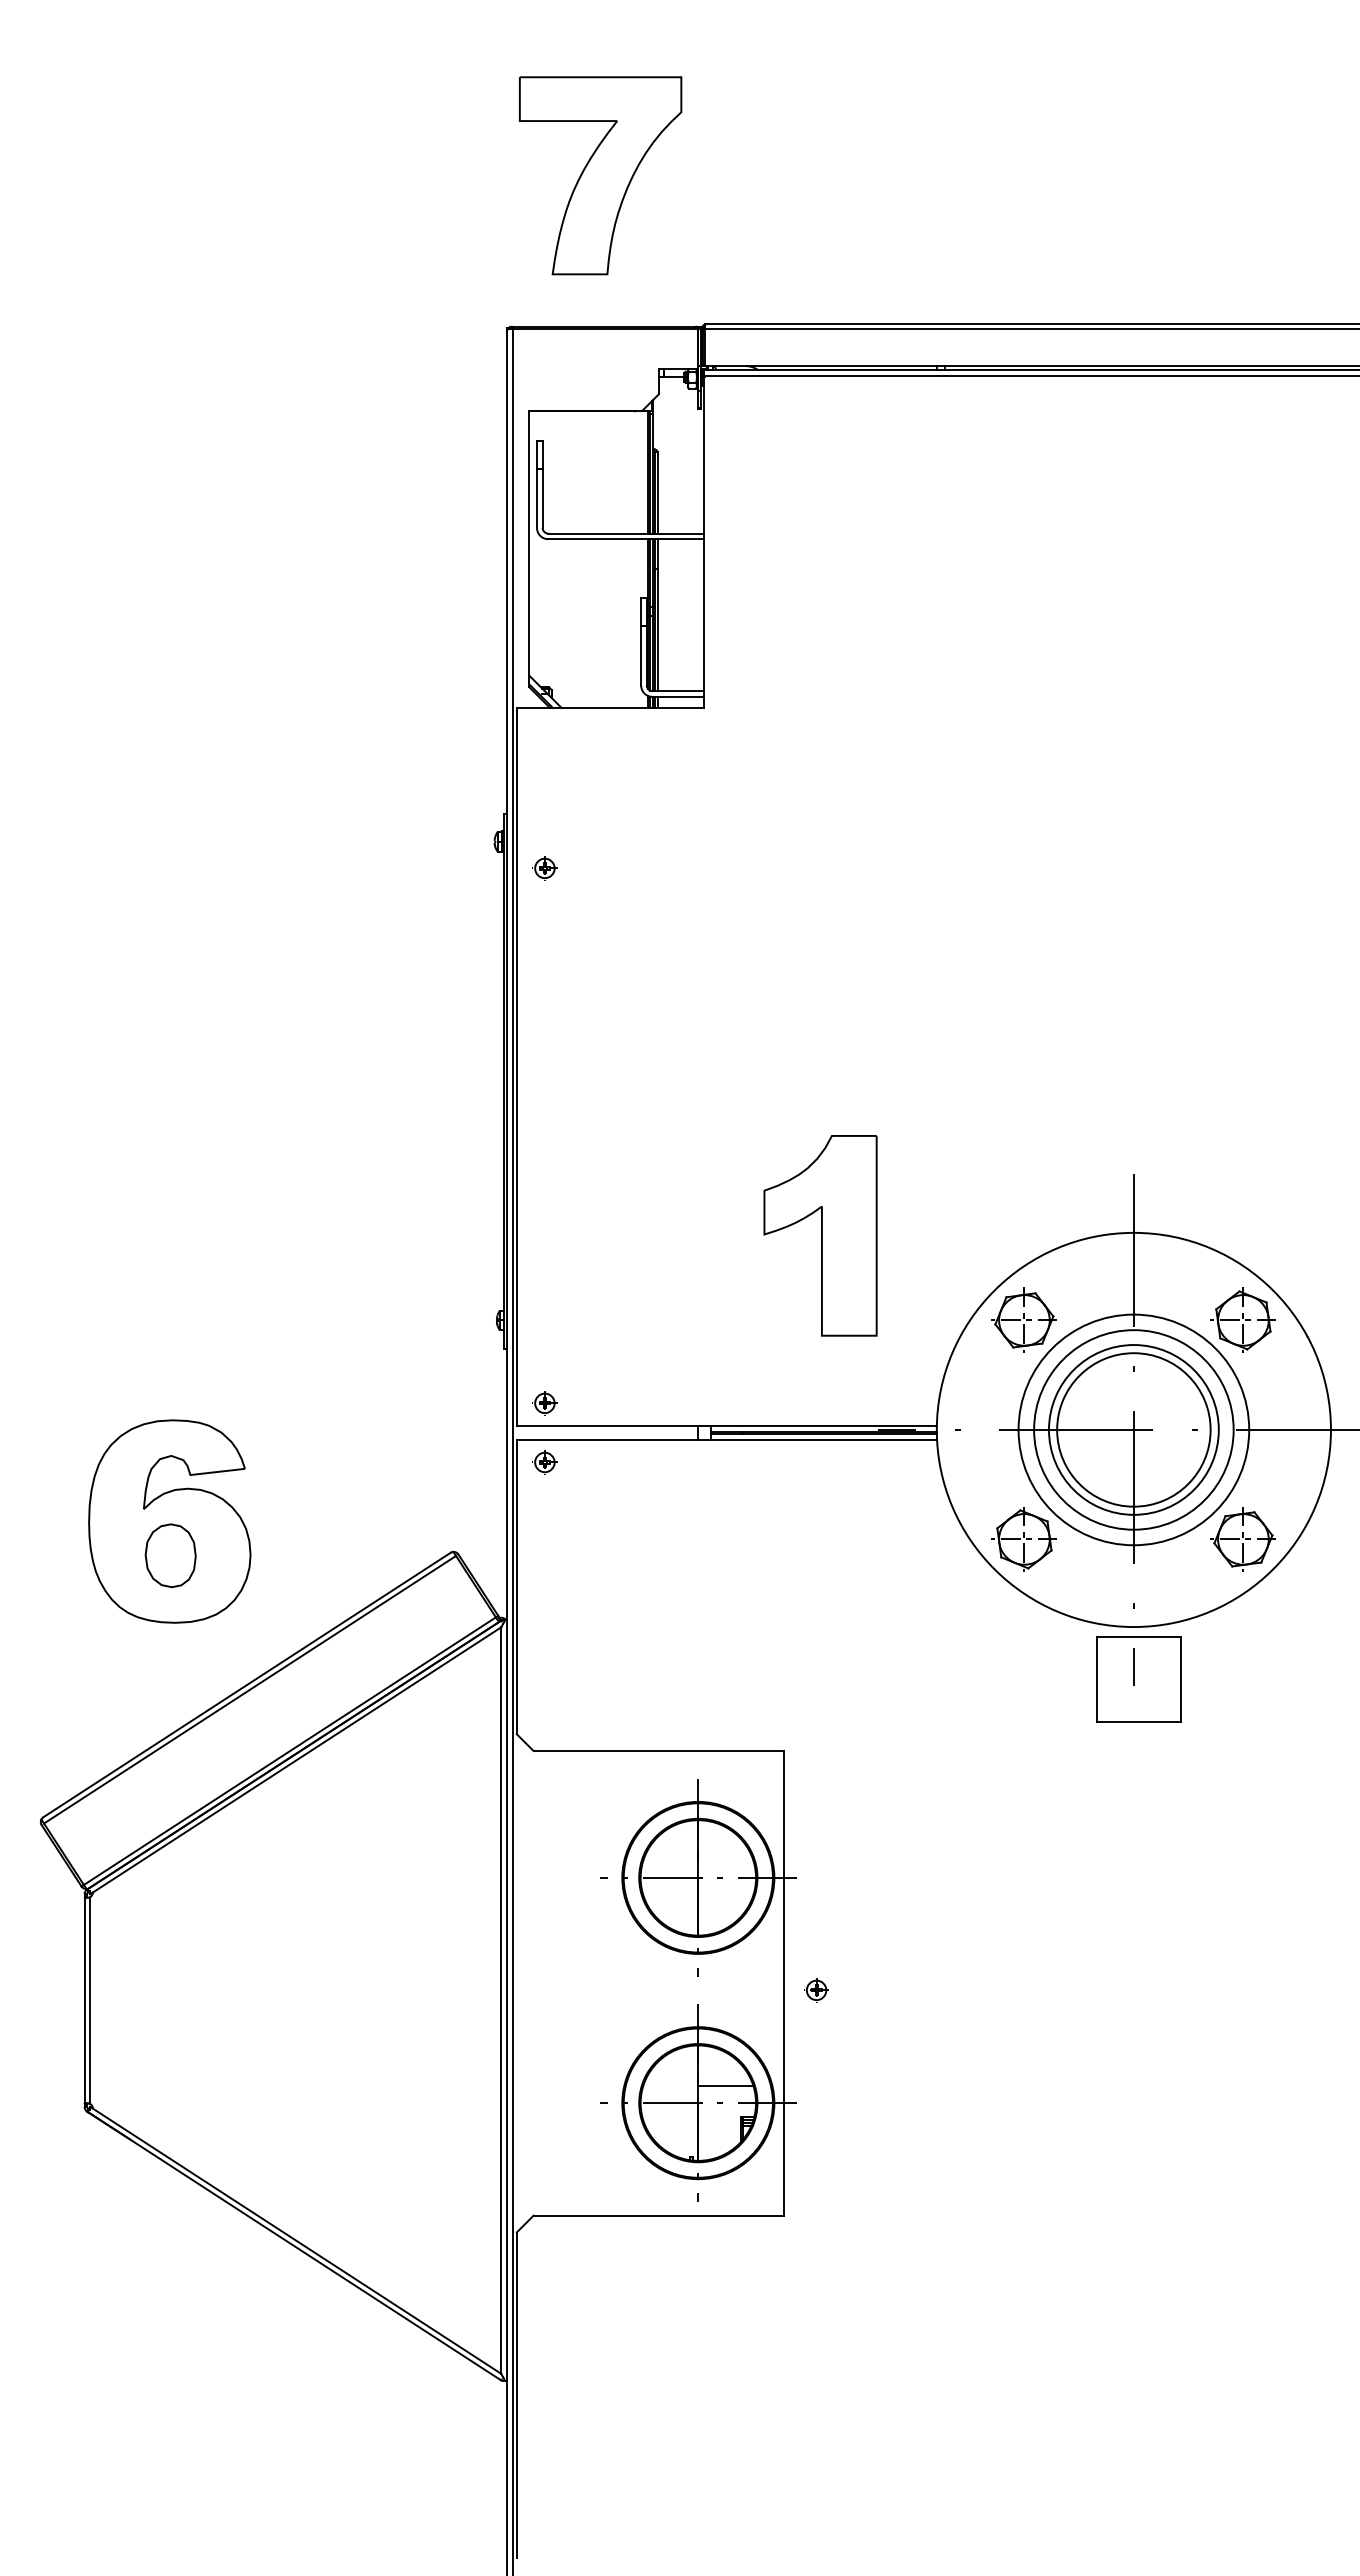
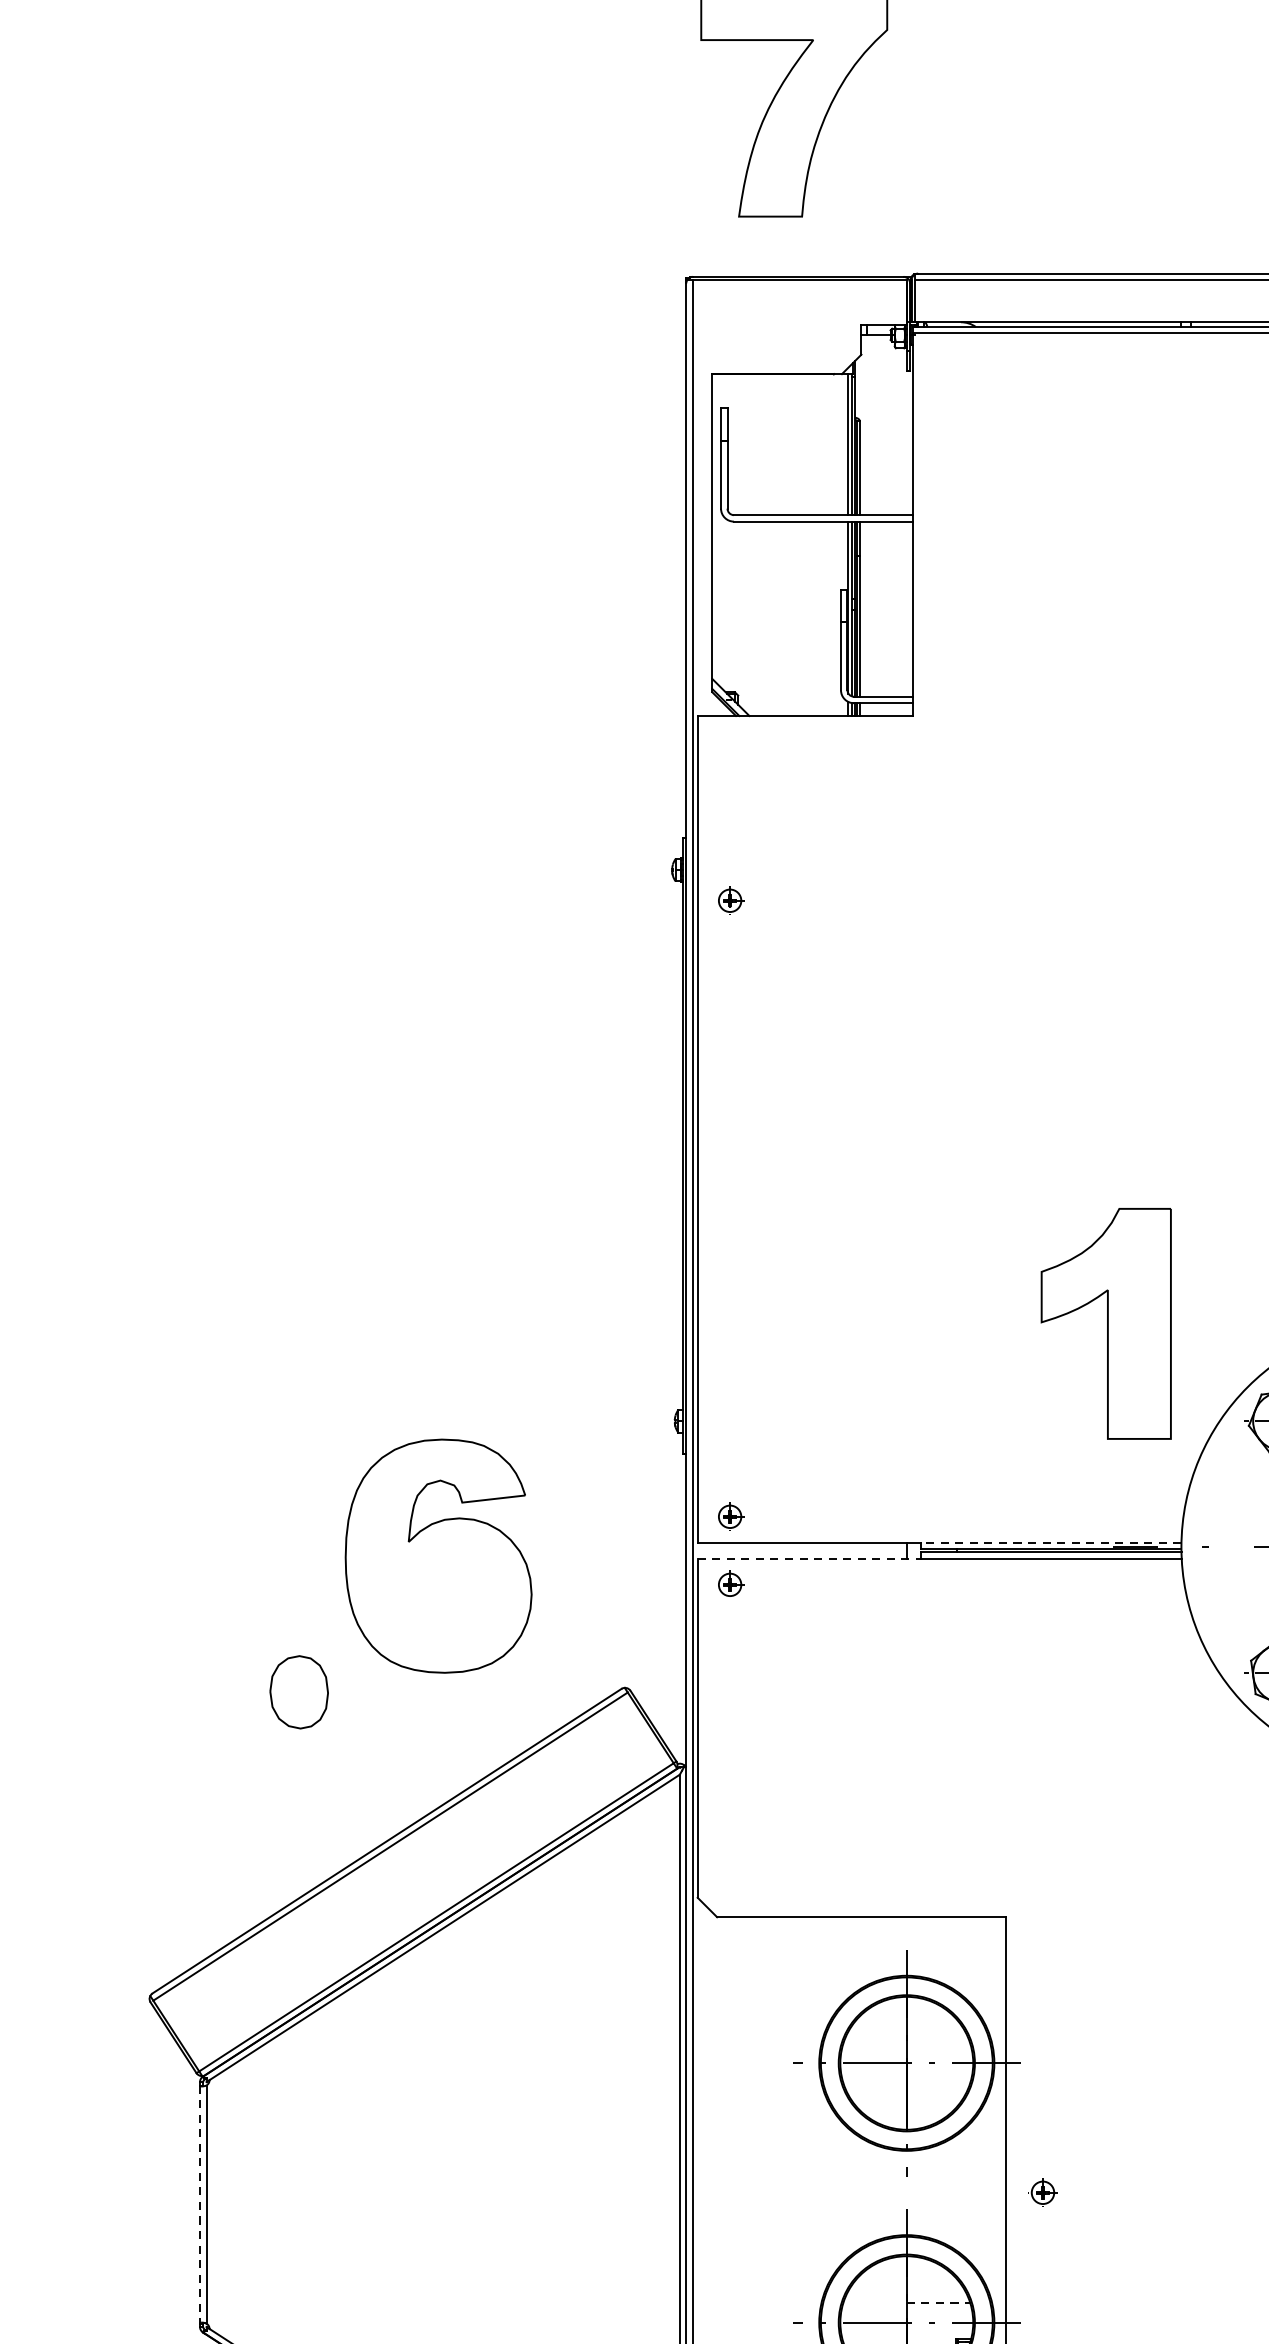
part: (820, 1235) -> (1106, 1323), moved
line: (823, 1425) -> (1050, 1542), solid -> dashed
line: (614, 1439) -> (810, 1558), solid -> dashed
part: (169, 1521) -> (438, 1556), moved
line: (84, 2001) -> (199, 2205), solid -> dashed
line: (725, 2086) -> (938, 2303), solid -> dashed

